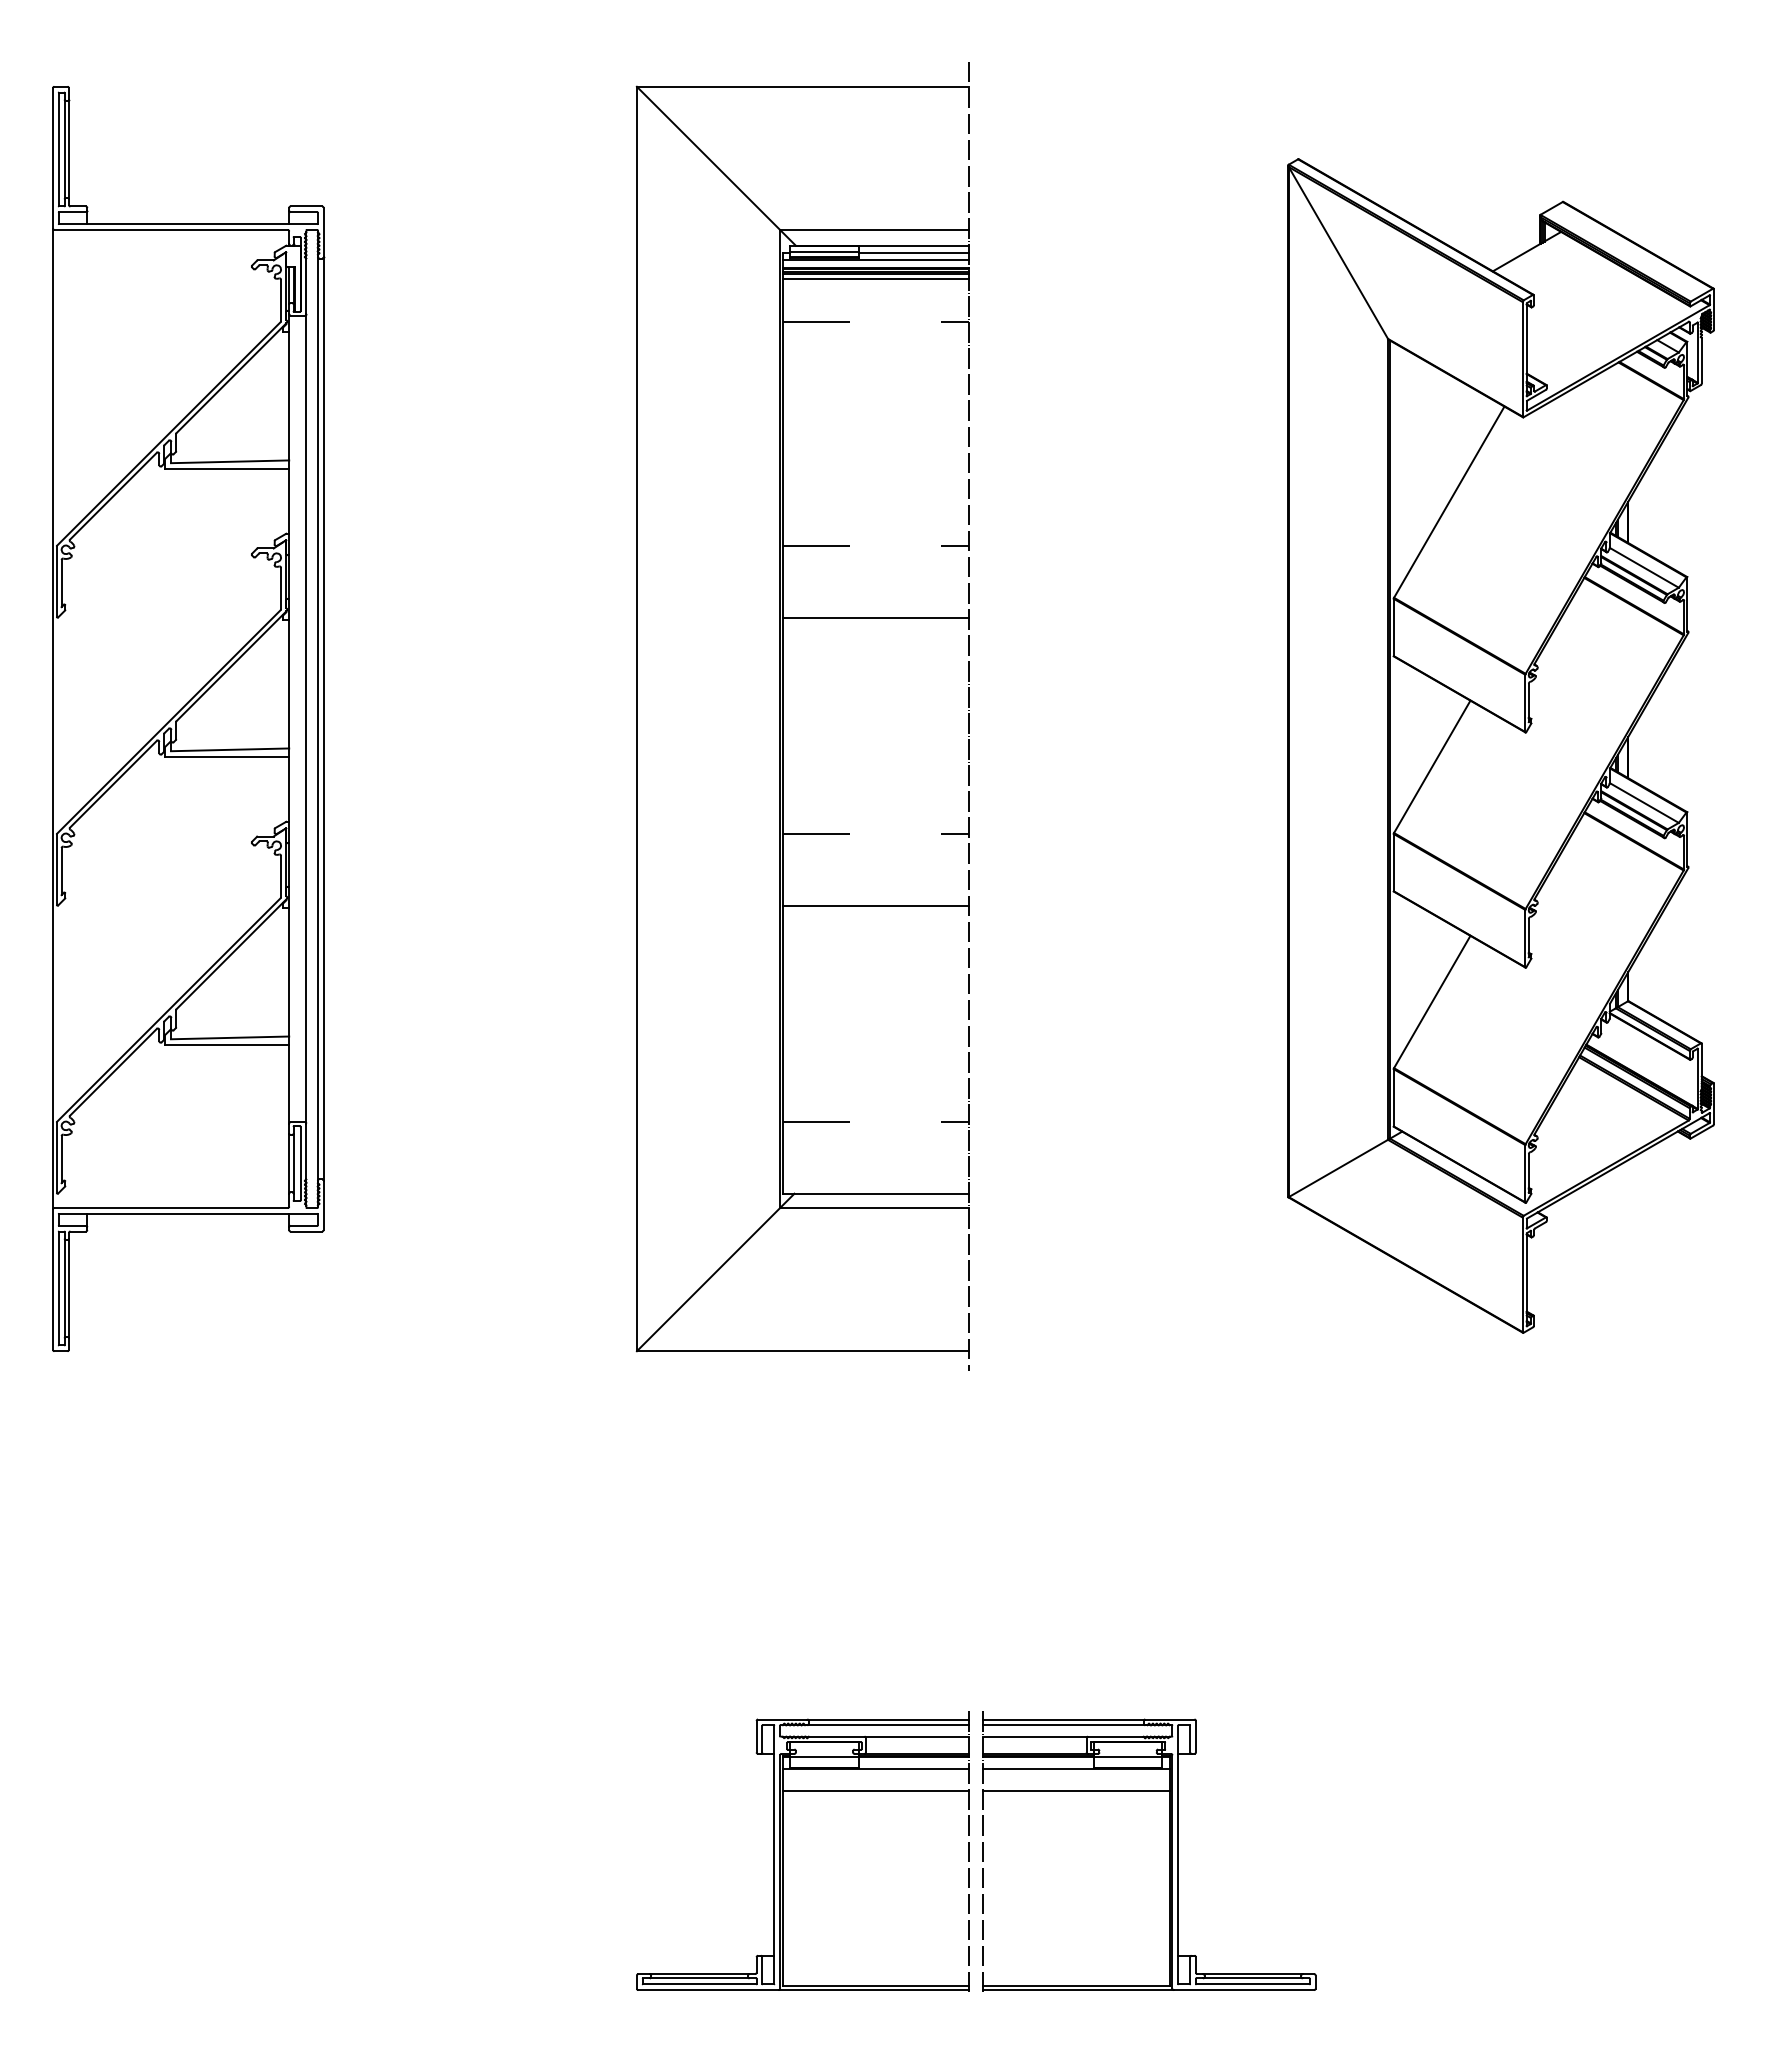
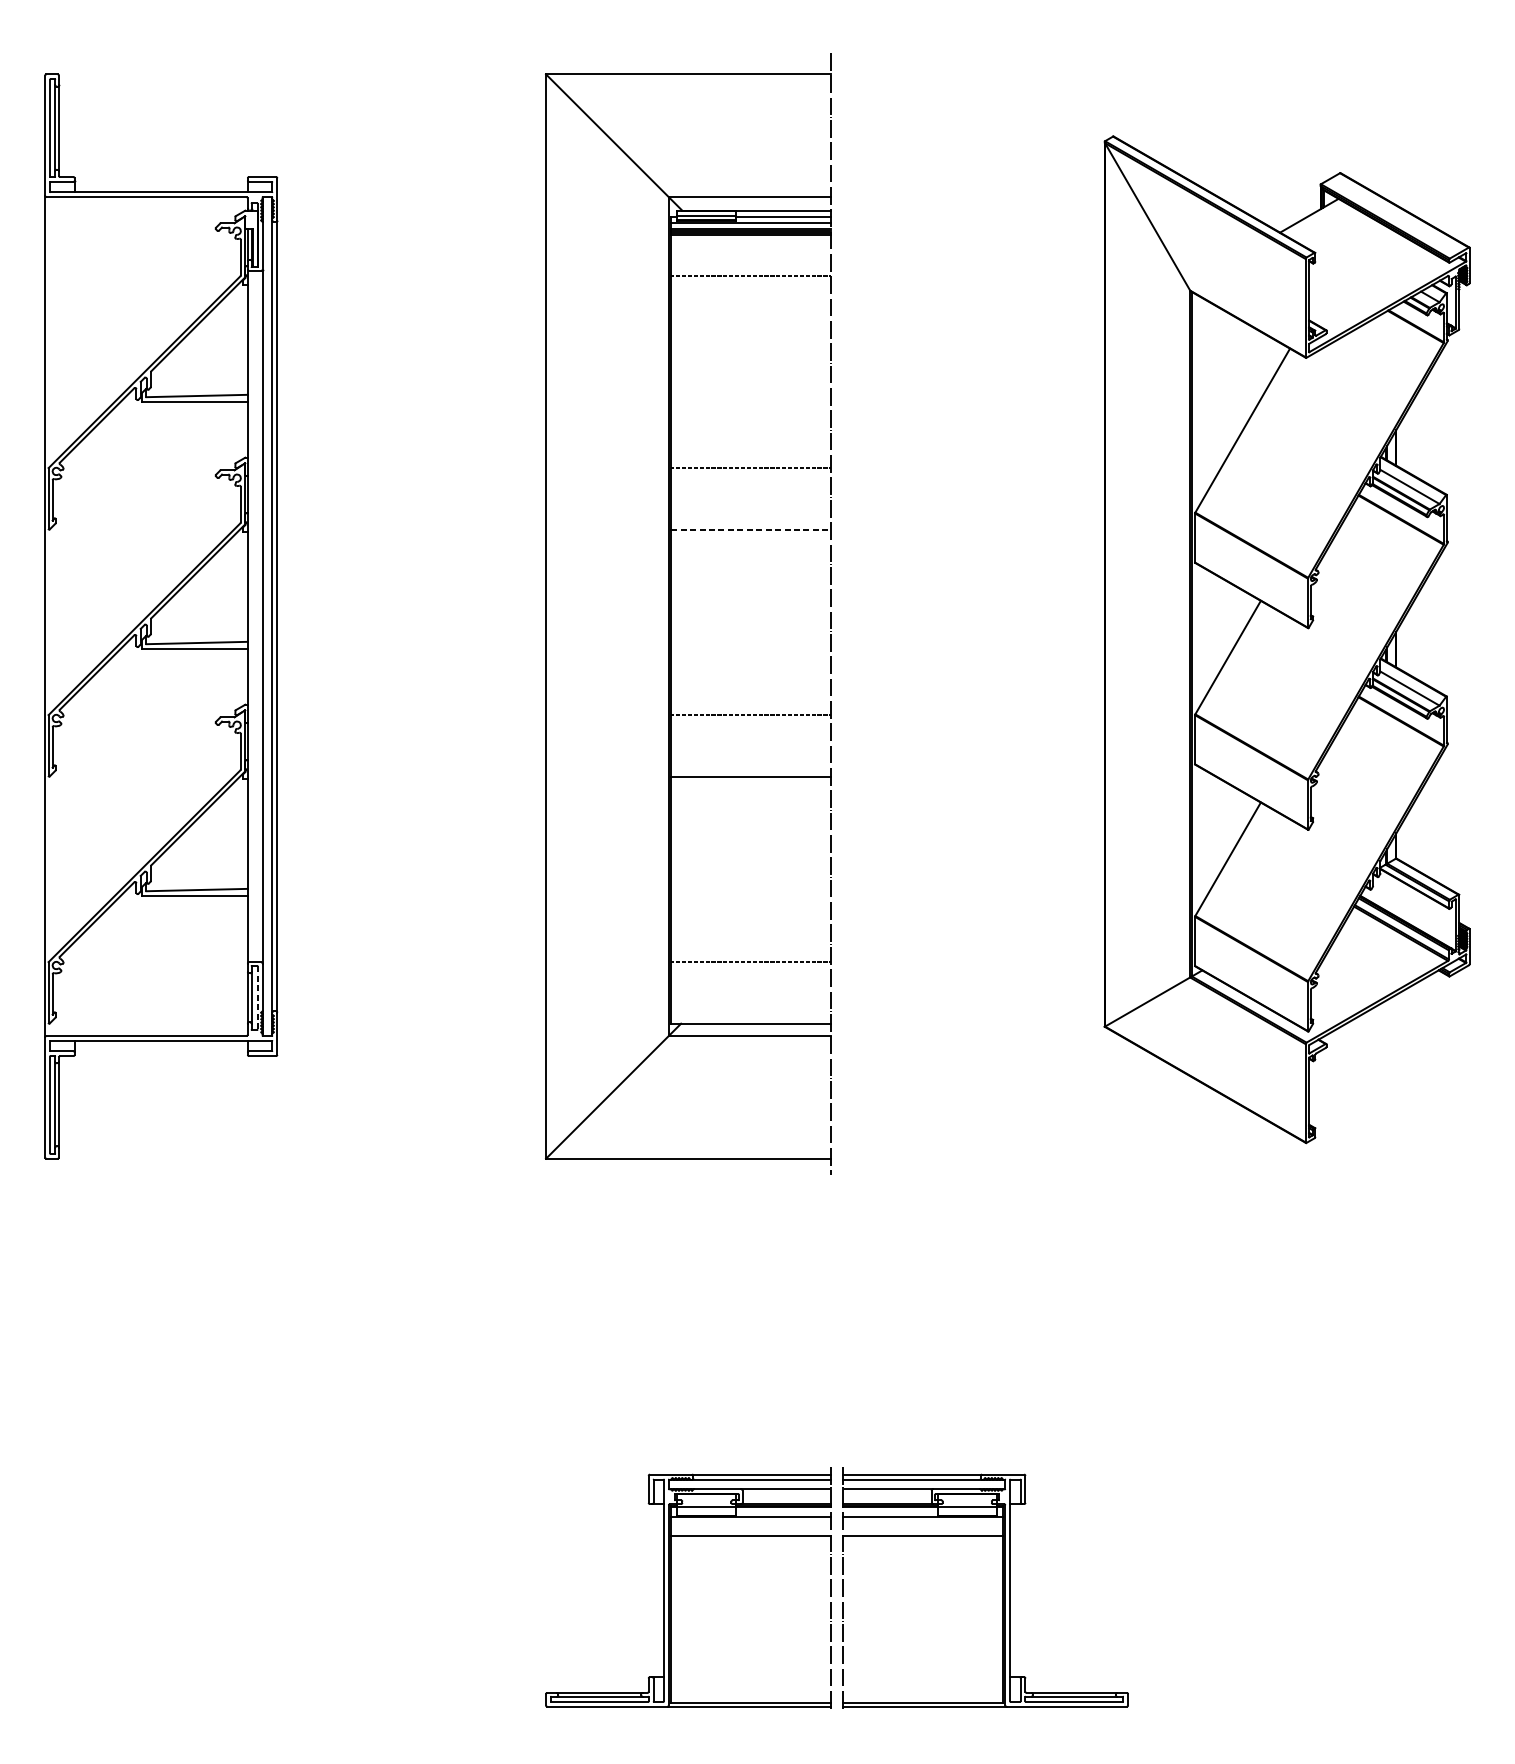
line: (875, 278) -> (750, 238), removed
line: (876, 617) -> (751, 529), solid -> dashed
line: (300, 1163) -> (257, 997), solid -> dashed

